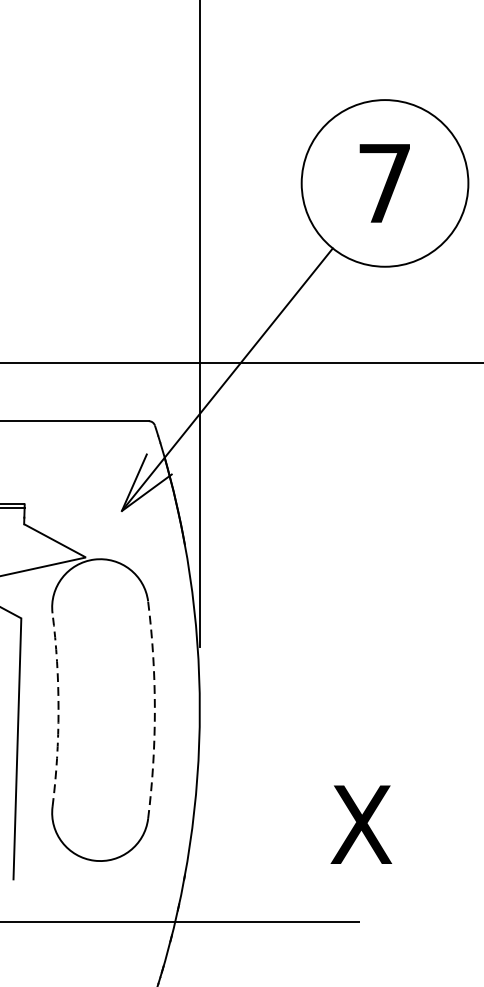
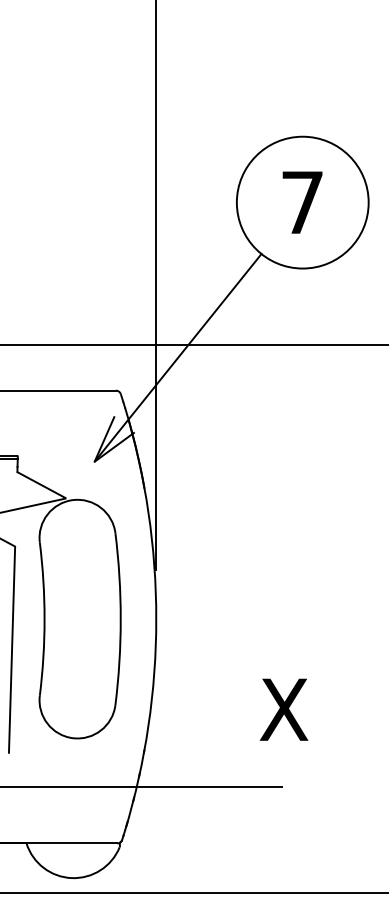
arc: (58, 710) -> (44, 619), dashed -> solid
arc: (154, 710) -> (120, 619), dashed -> solid

